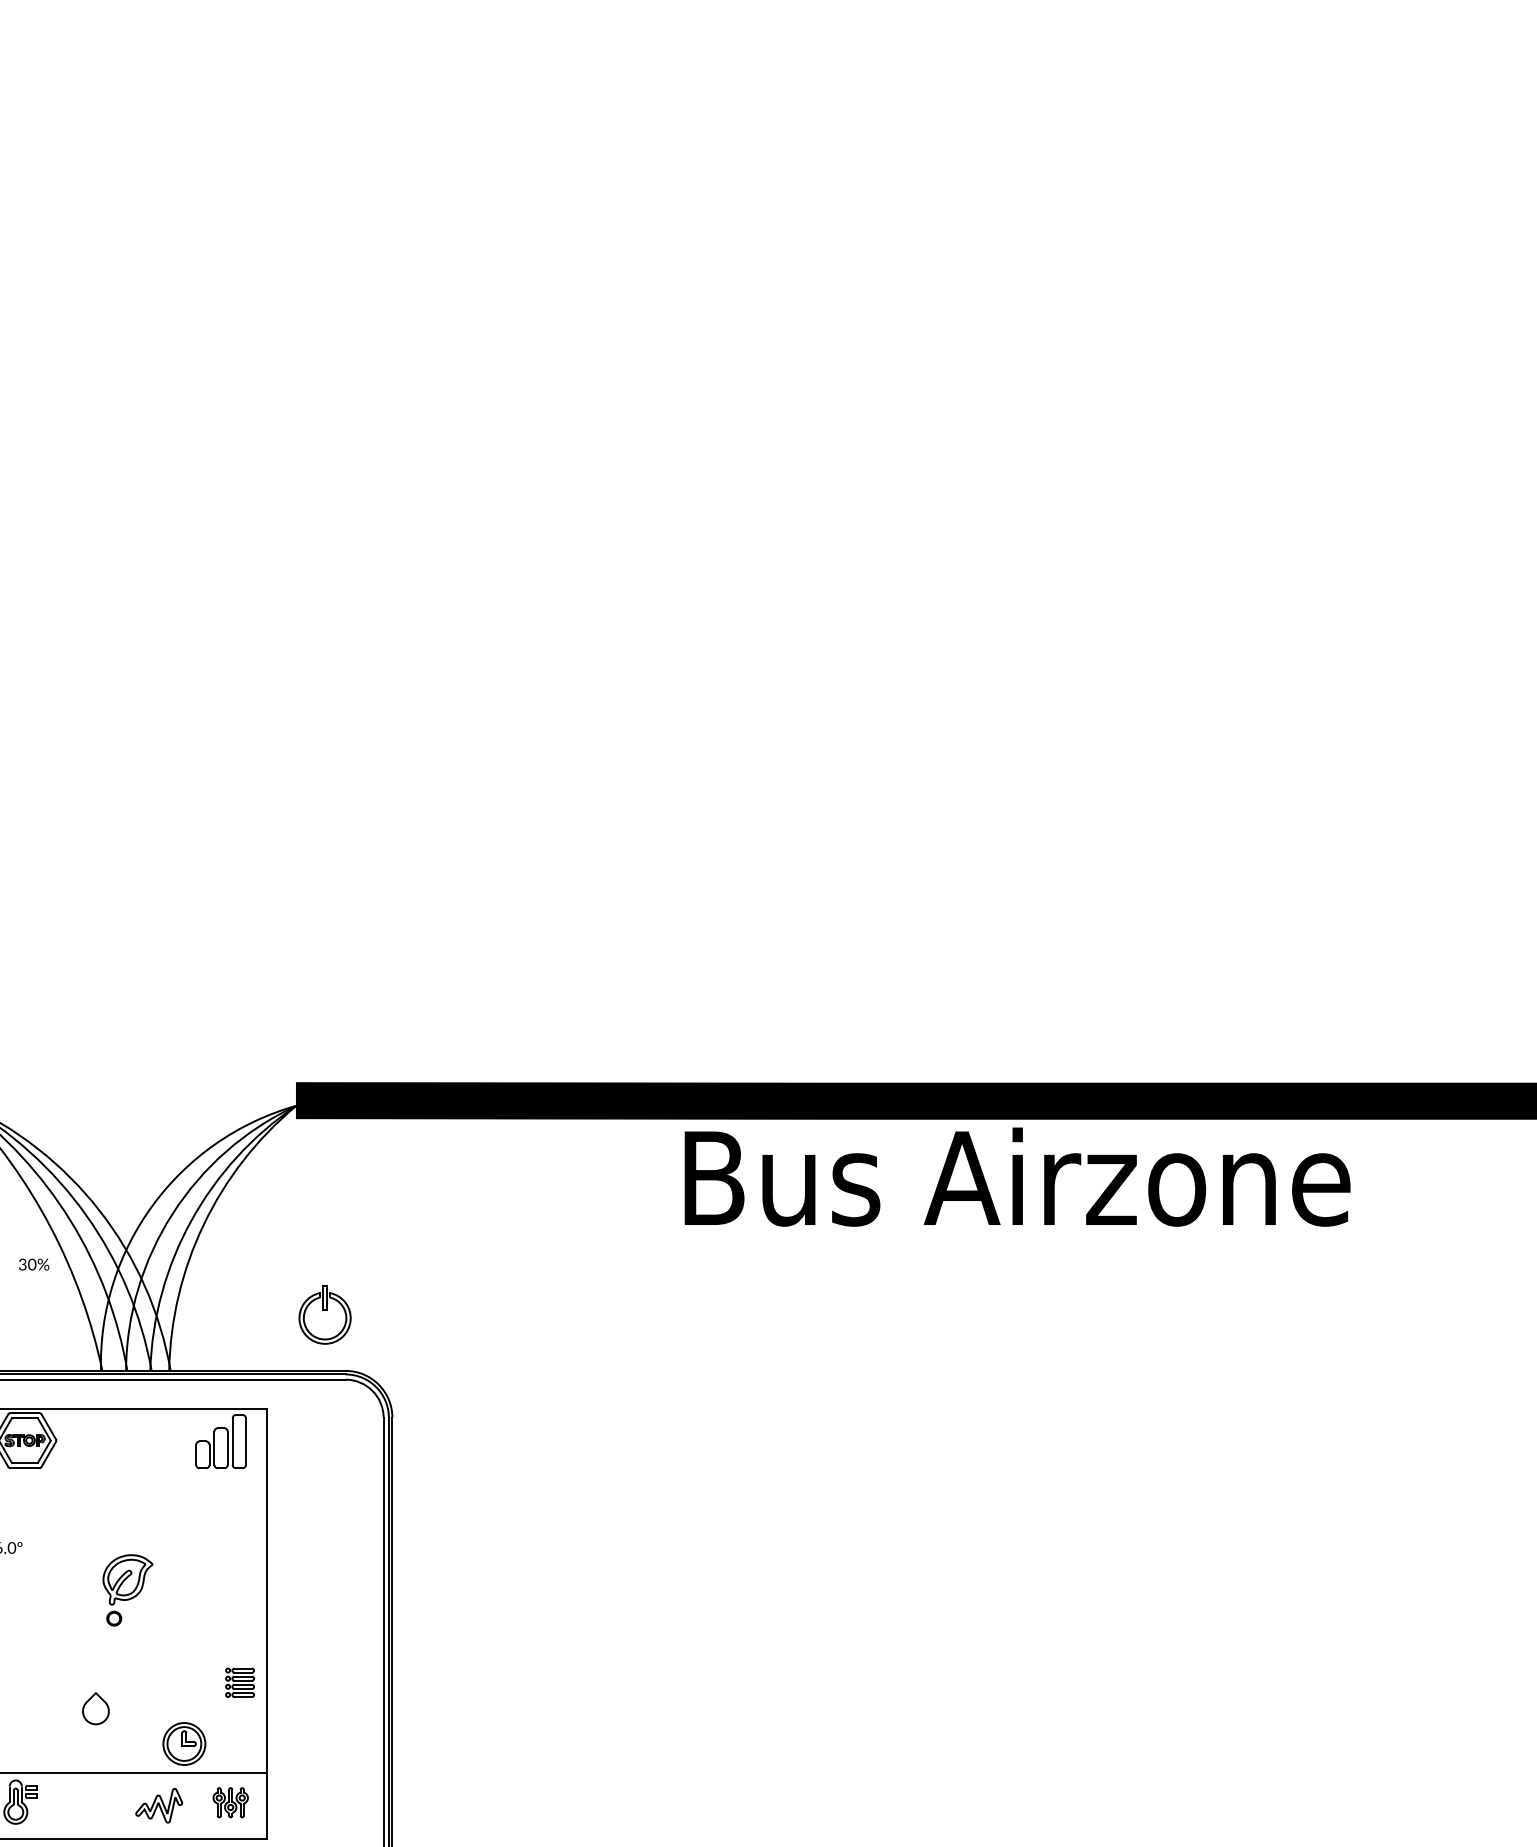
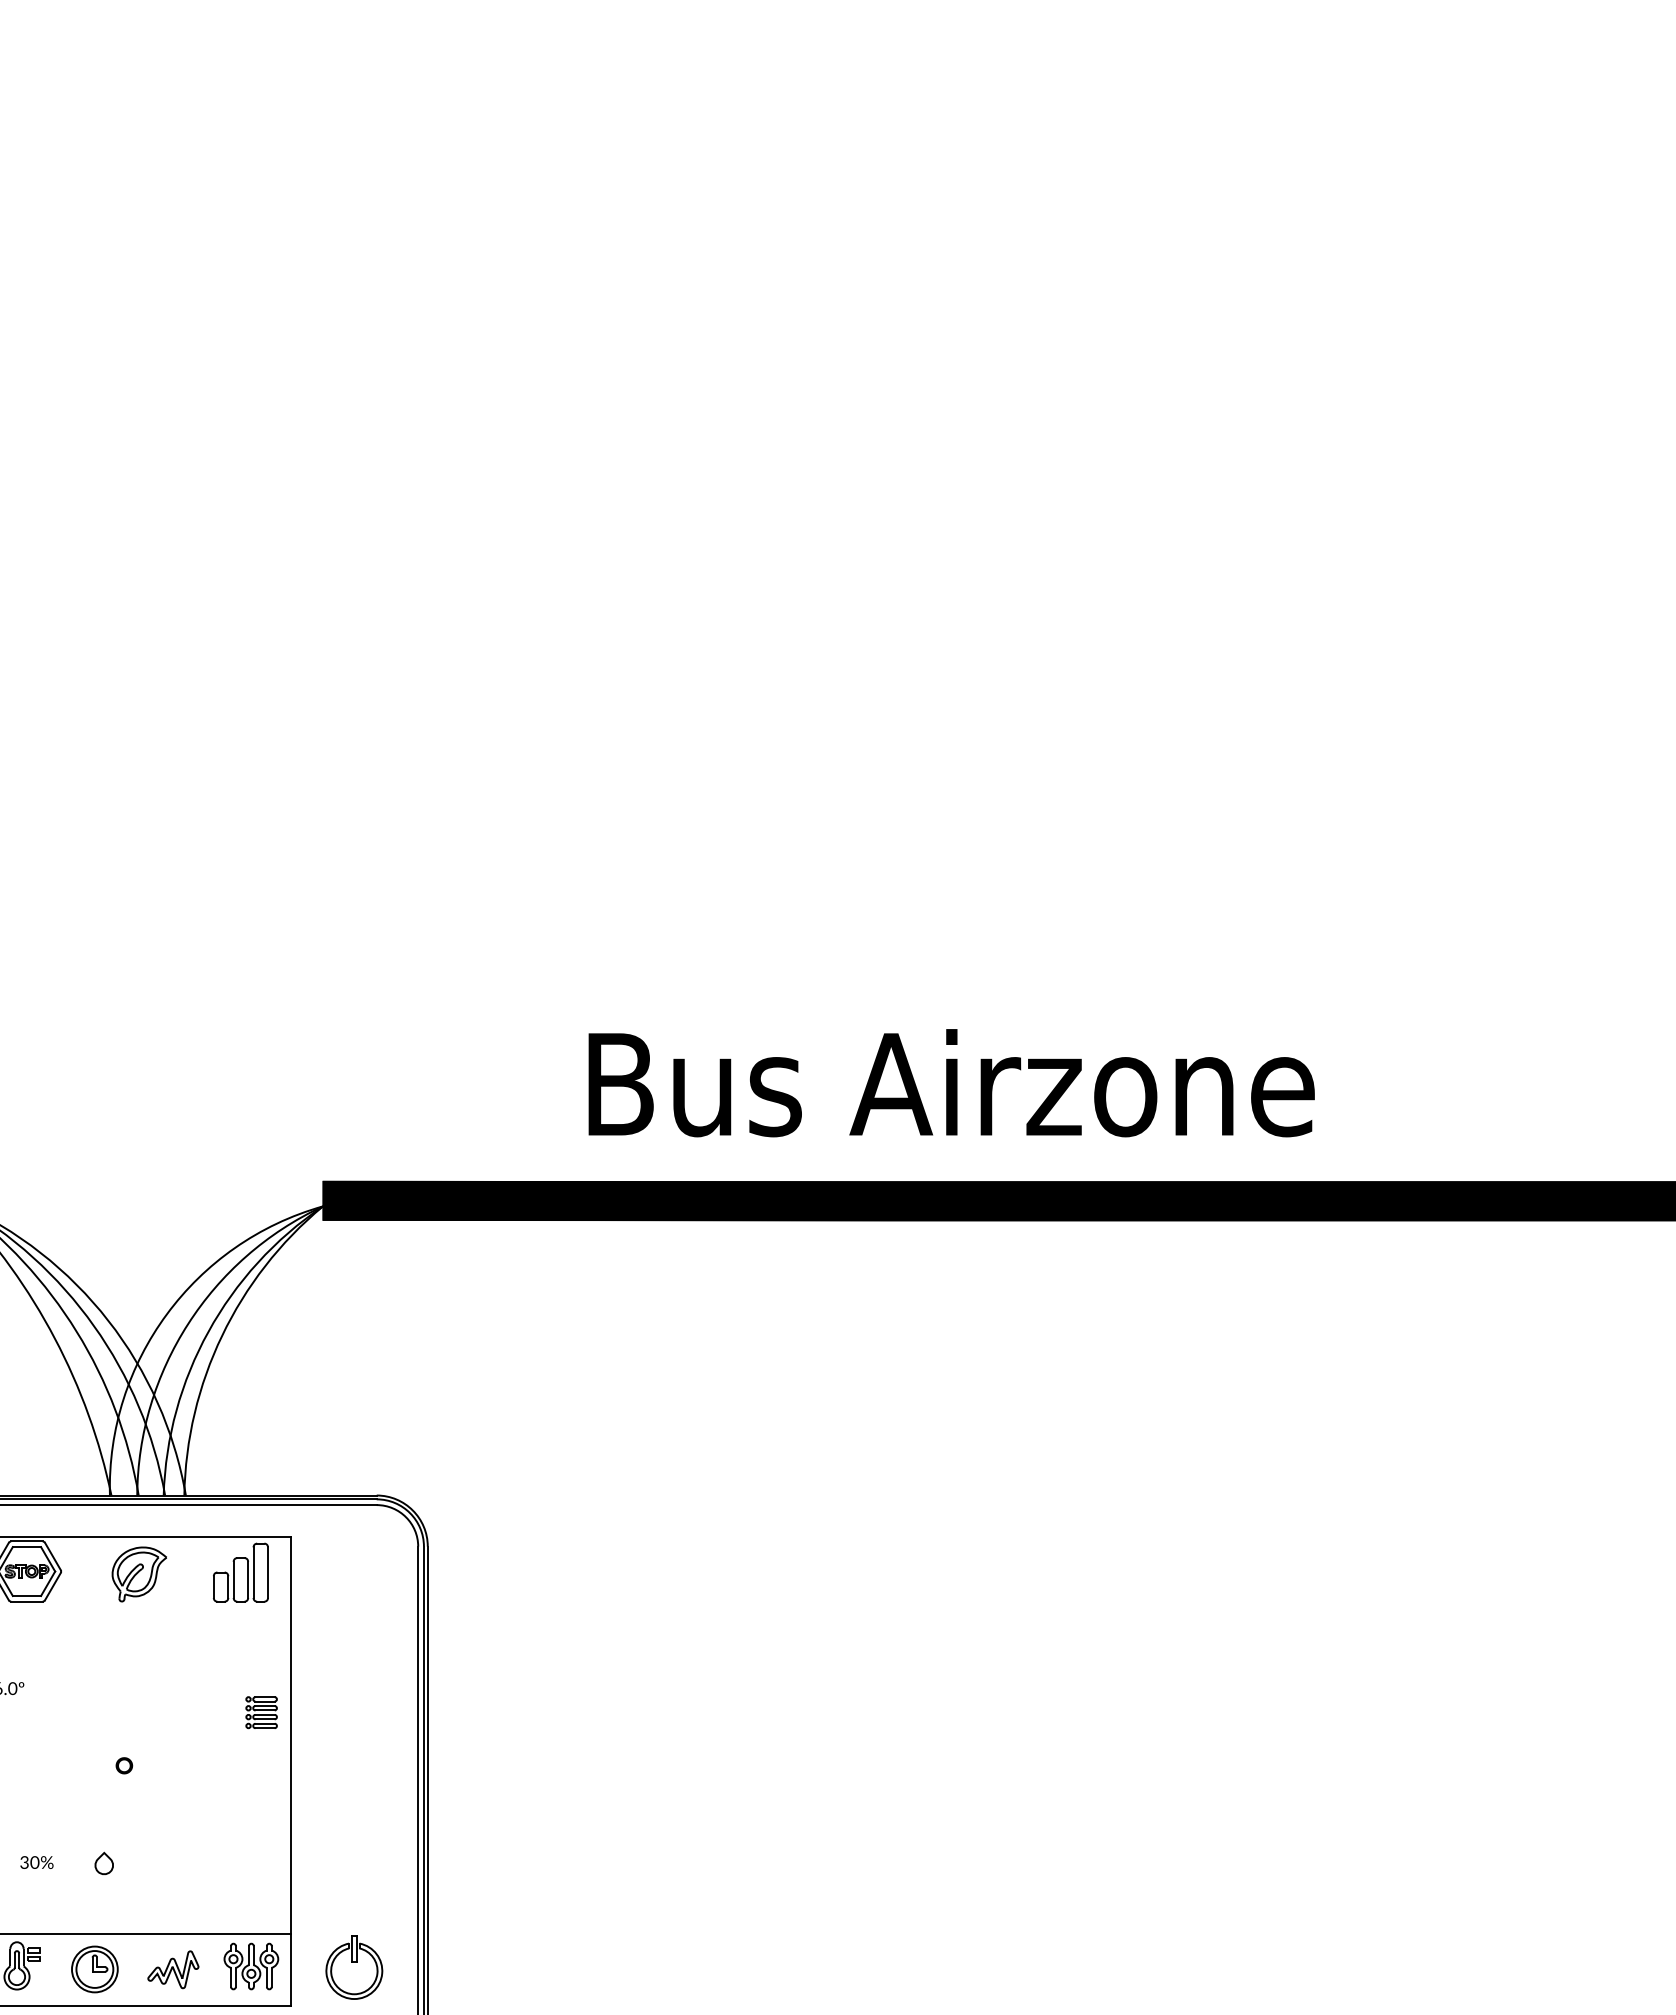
text: (1017, 1177) -> (951, 1083), moved
text: (33, 1264) -> (36, 1862), moved
part: (325, 1314) -> (354, 1967), moved
part: (127, 1579) -> (138, 1574), moved
part: (239, 1682) -> (261, 1712), moved
part: (95, 1707) -> (103, 1862), size x0.62
part: (184, 1744) -> (94, 1969), moved
part: (230, 1802) -> (251, 1966), size x1.43

